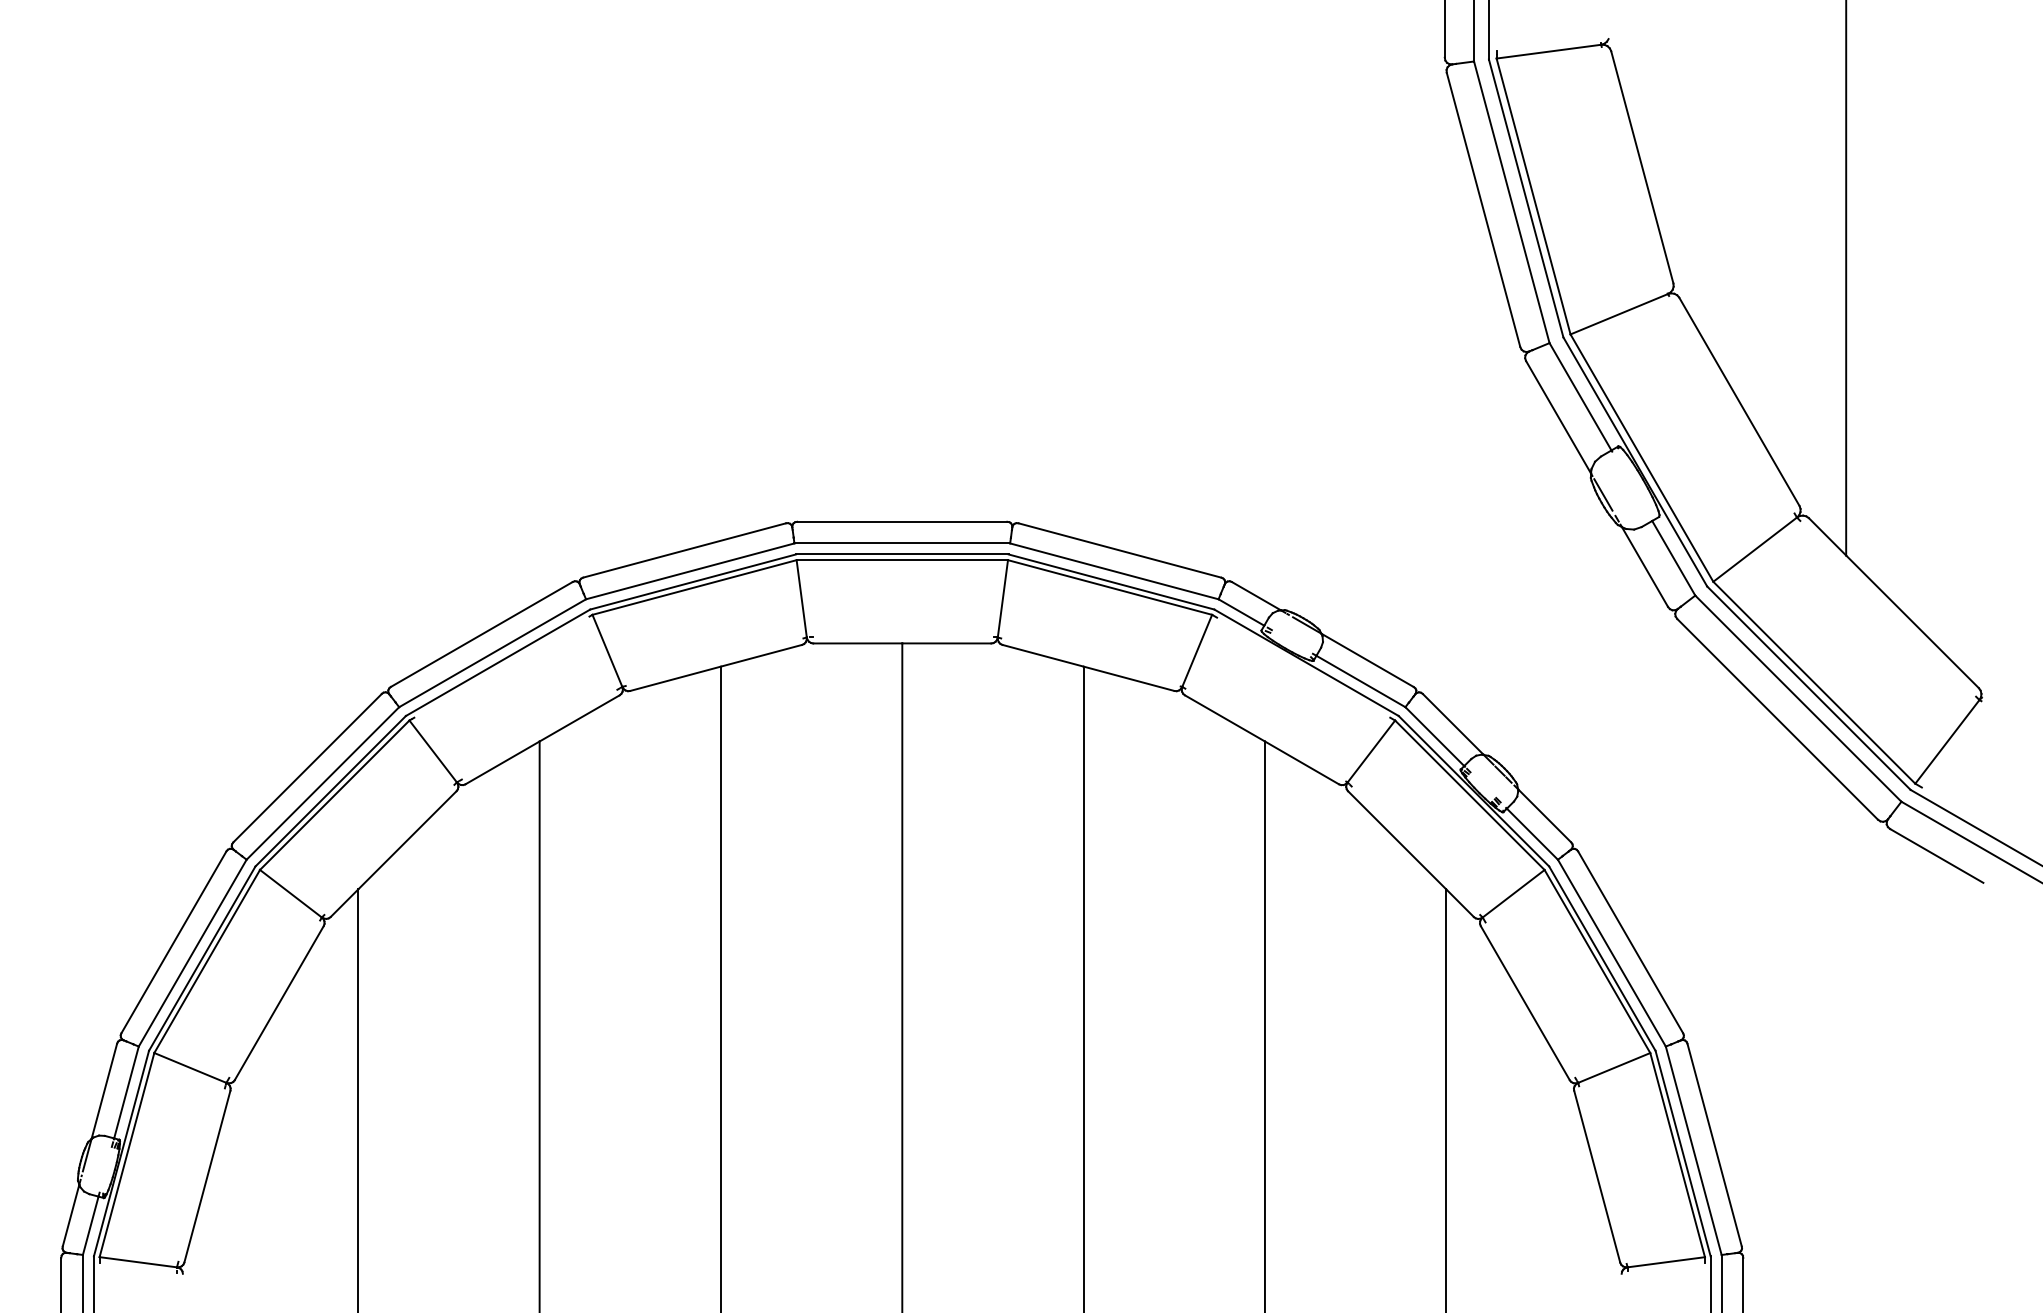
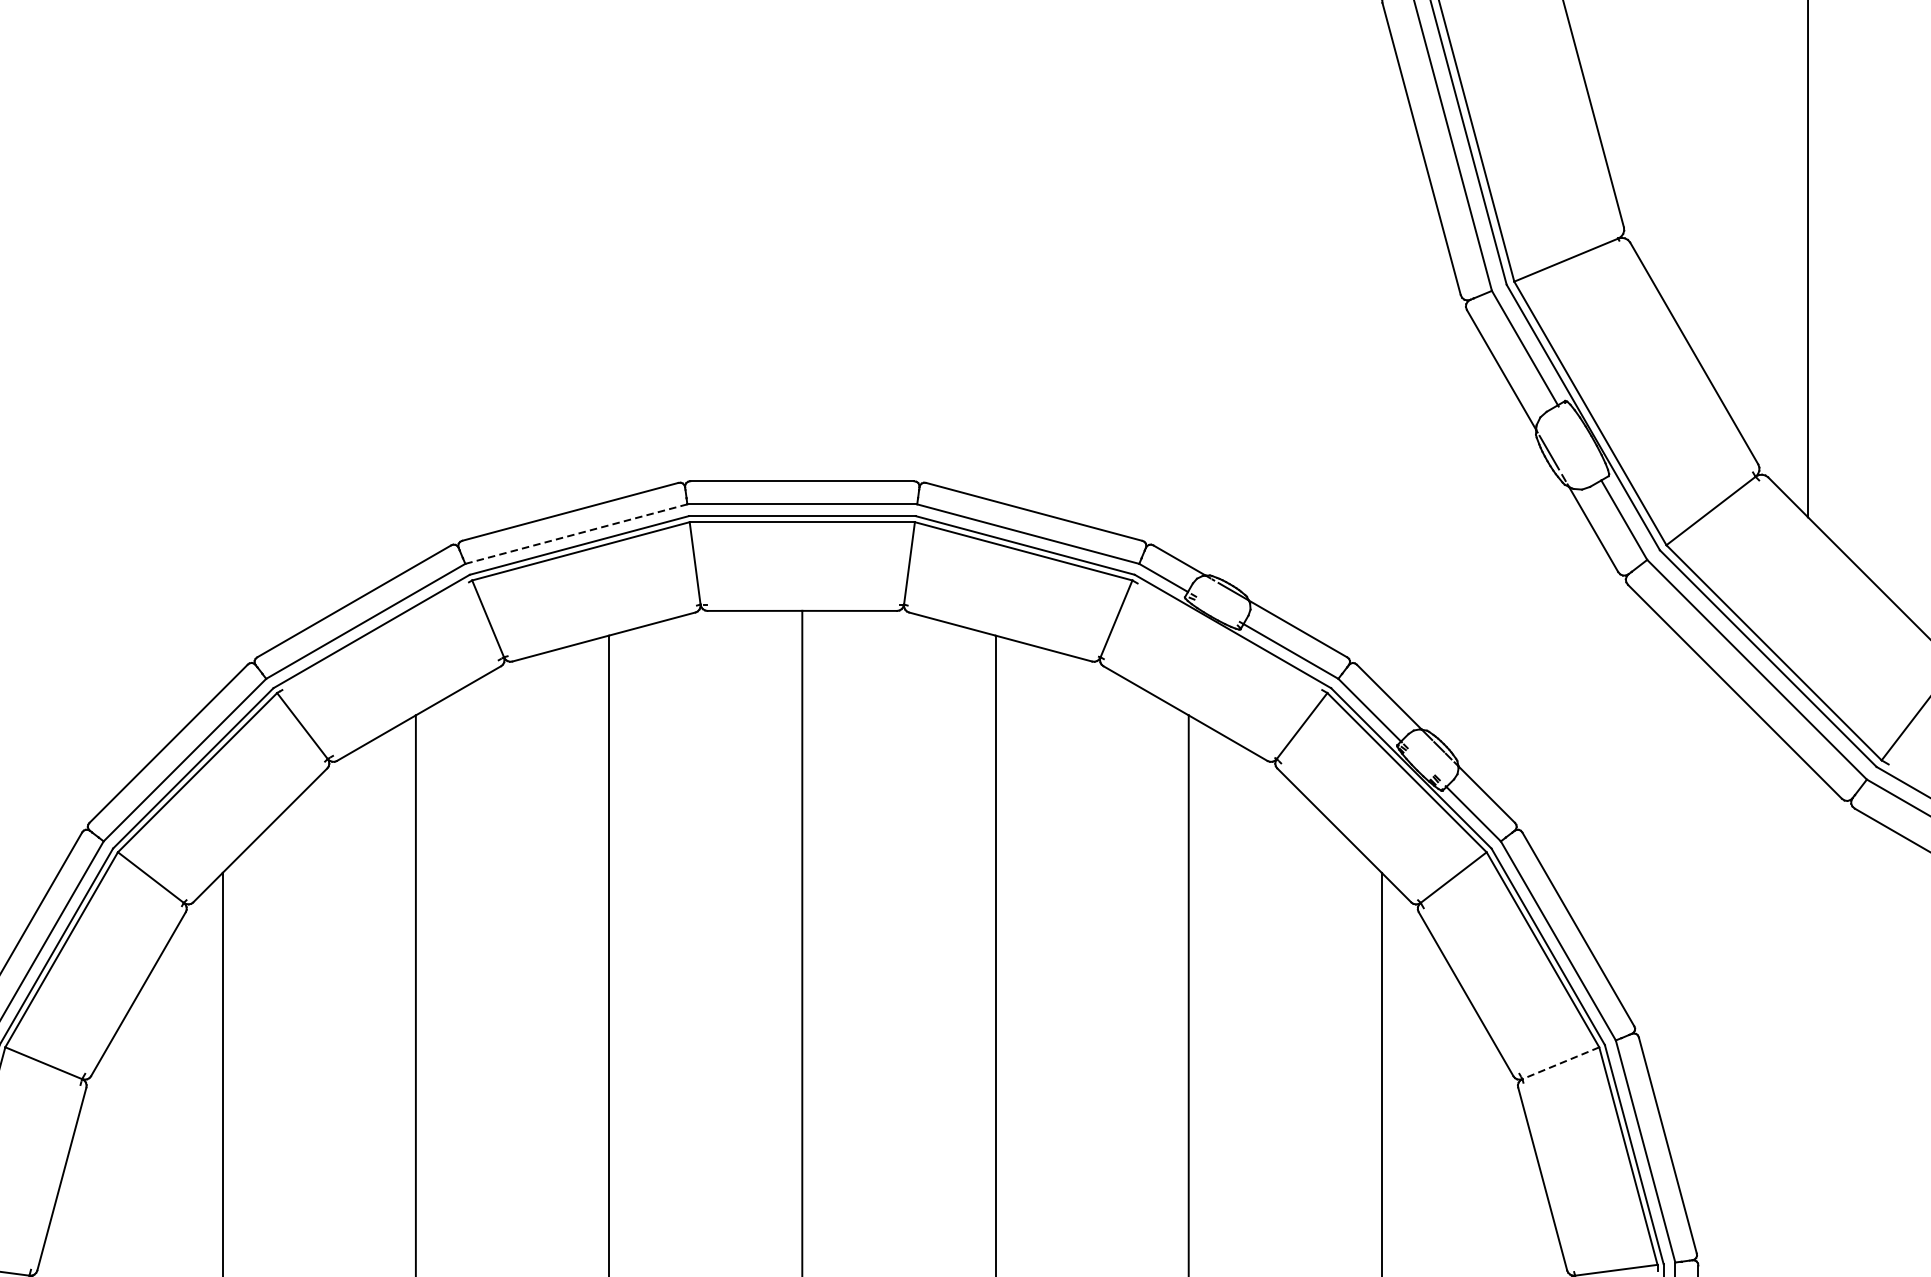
line: (690, 571) -> (576, 534), solid -> dashed
line: (1613, 1068) -> (1560, 1063), solid -> dashed

